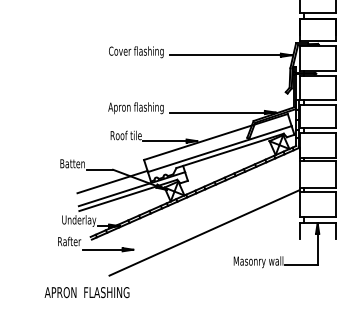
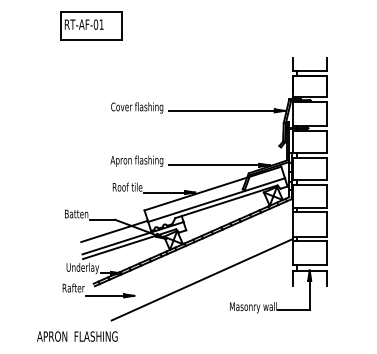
text: (87, 292) -> (77, 336), moved

